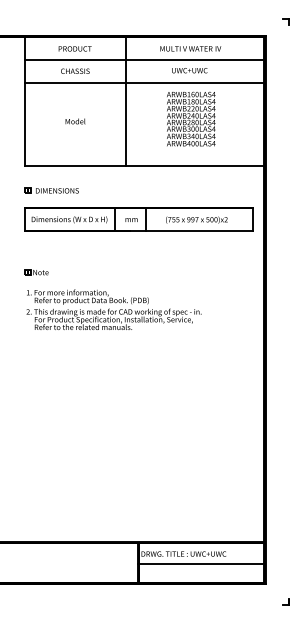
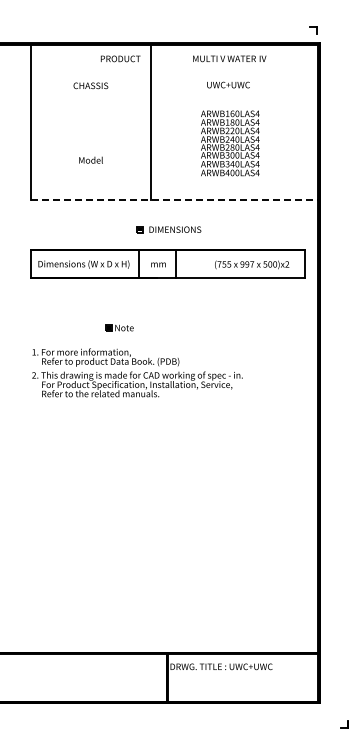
part: (286, 21) -> (313, 30), moved
text: (75, 48) -> (120, 58), moved
line: (144, 60) -> (174, 72), removed
line: (144, 82) -> (174, 99), removed
text: (75, 120) -> (90, 159), moved
line: (144, 165) -> (174, 199), solid -> dashed
part: (51, 190) -> (168, 229), moved
text: (197, 219) -> (252, 264), moved
part: (36, 272) -> (119, 327), moved
line: (201, 563) -> (242, 678), removed

